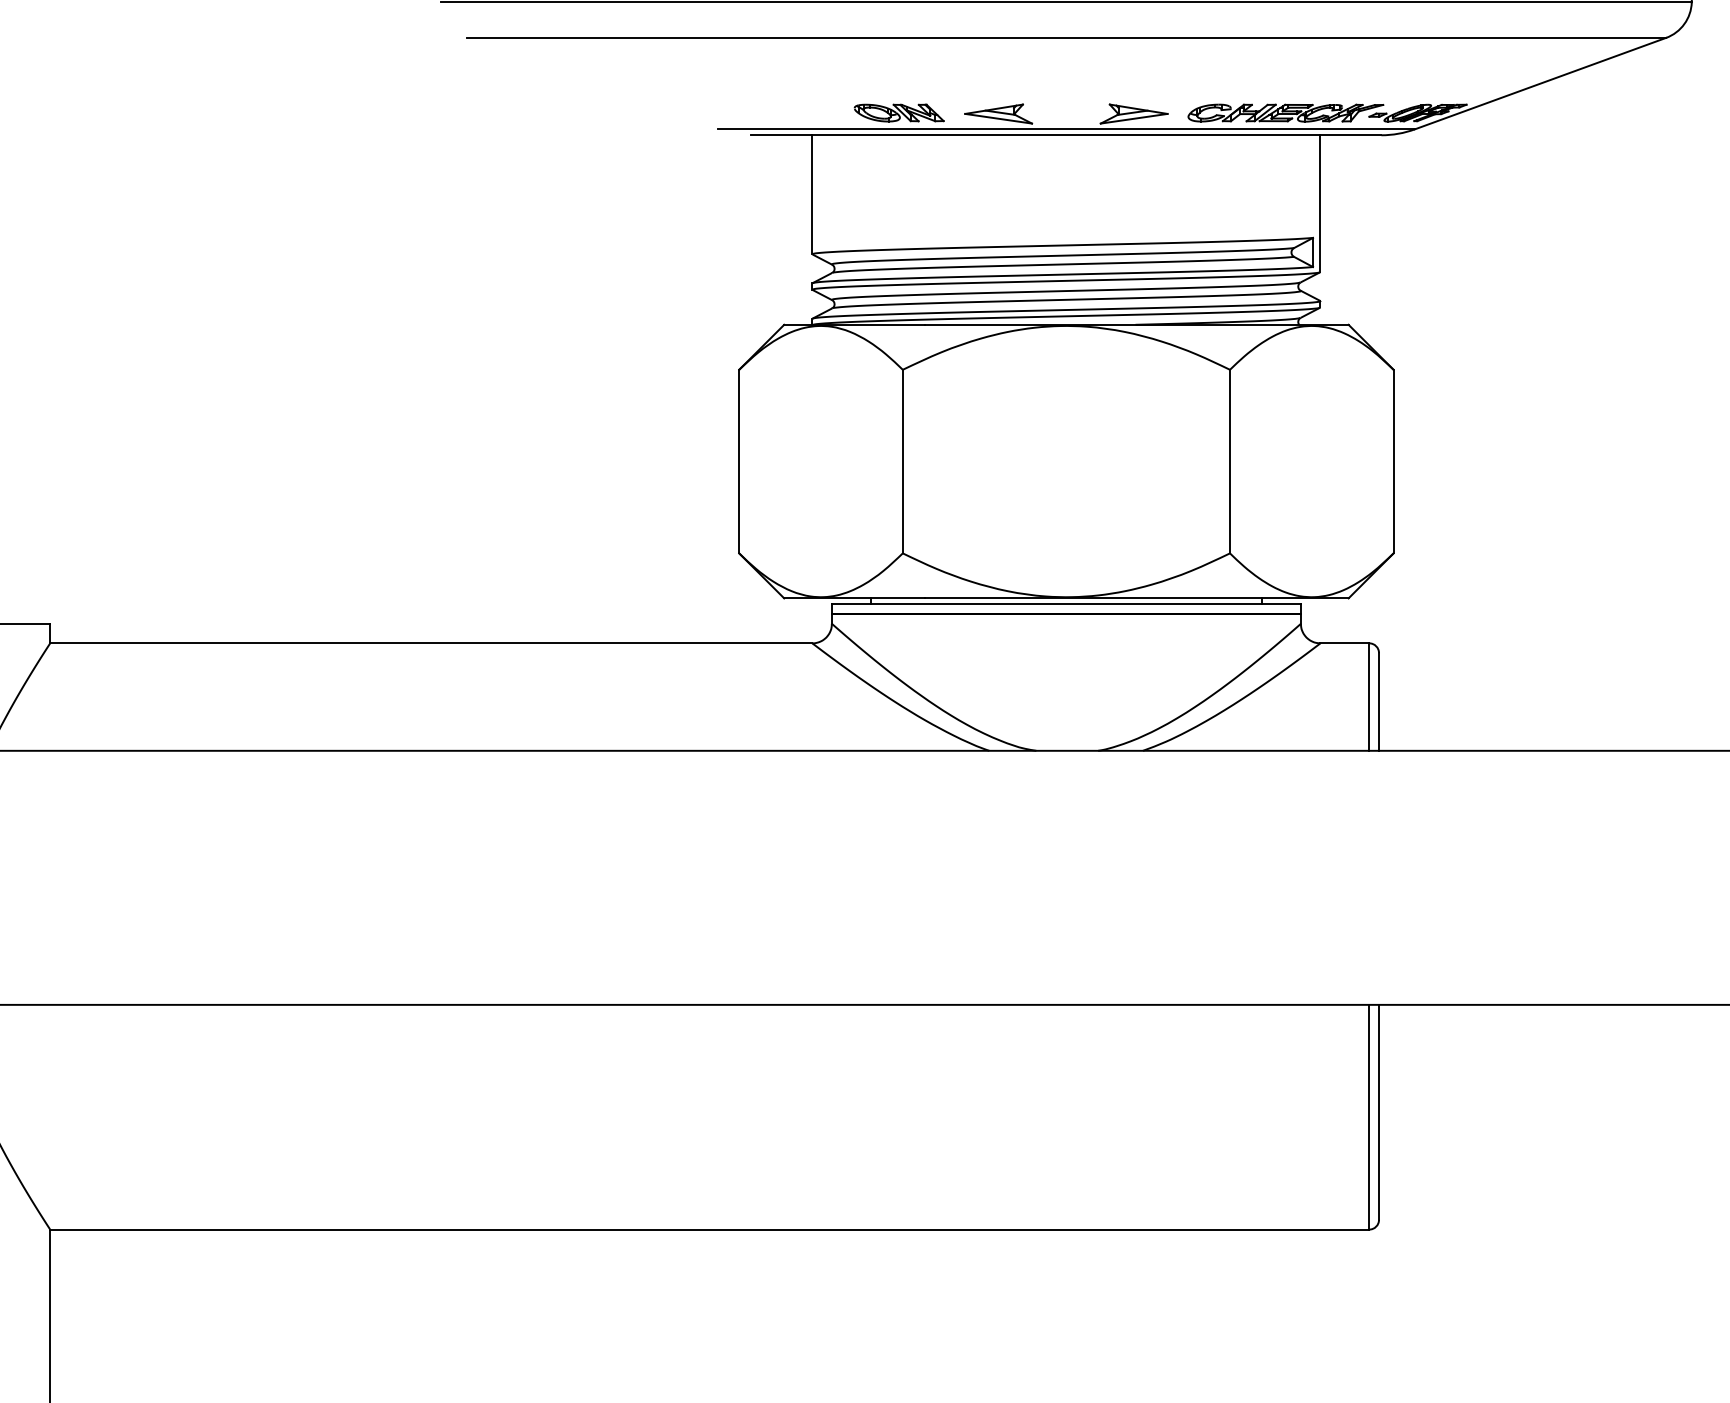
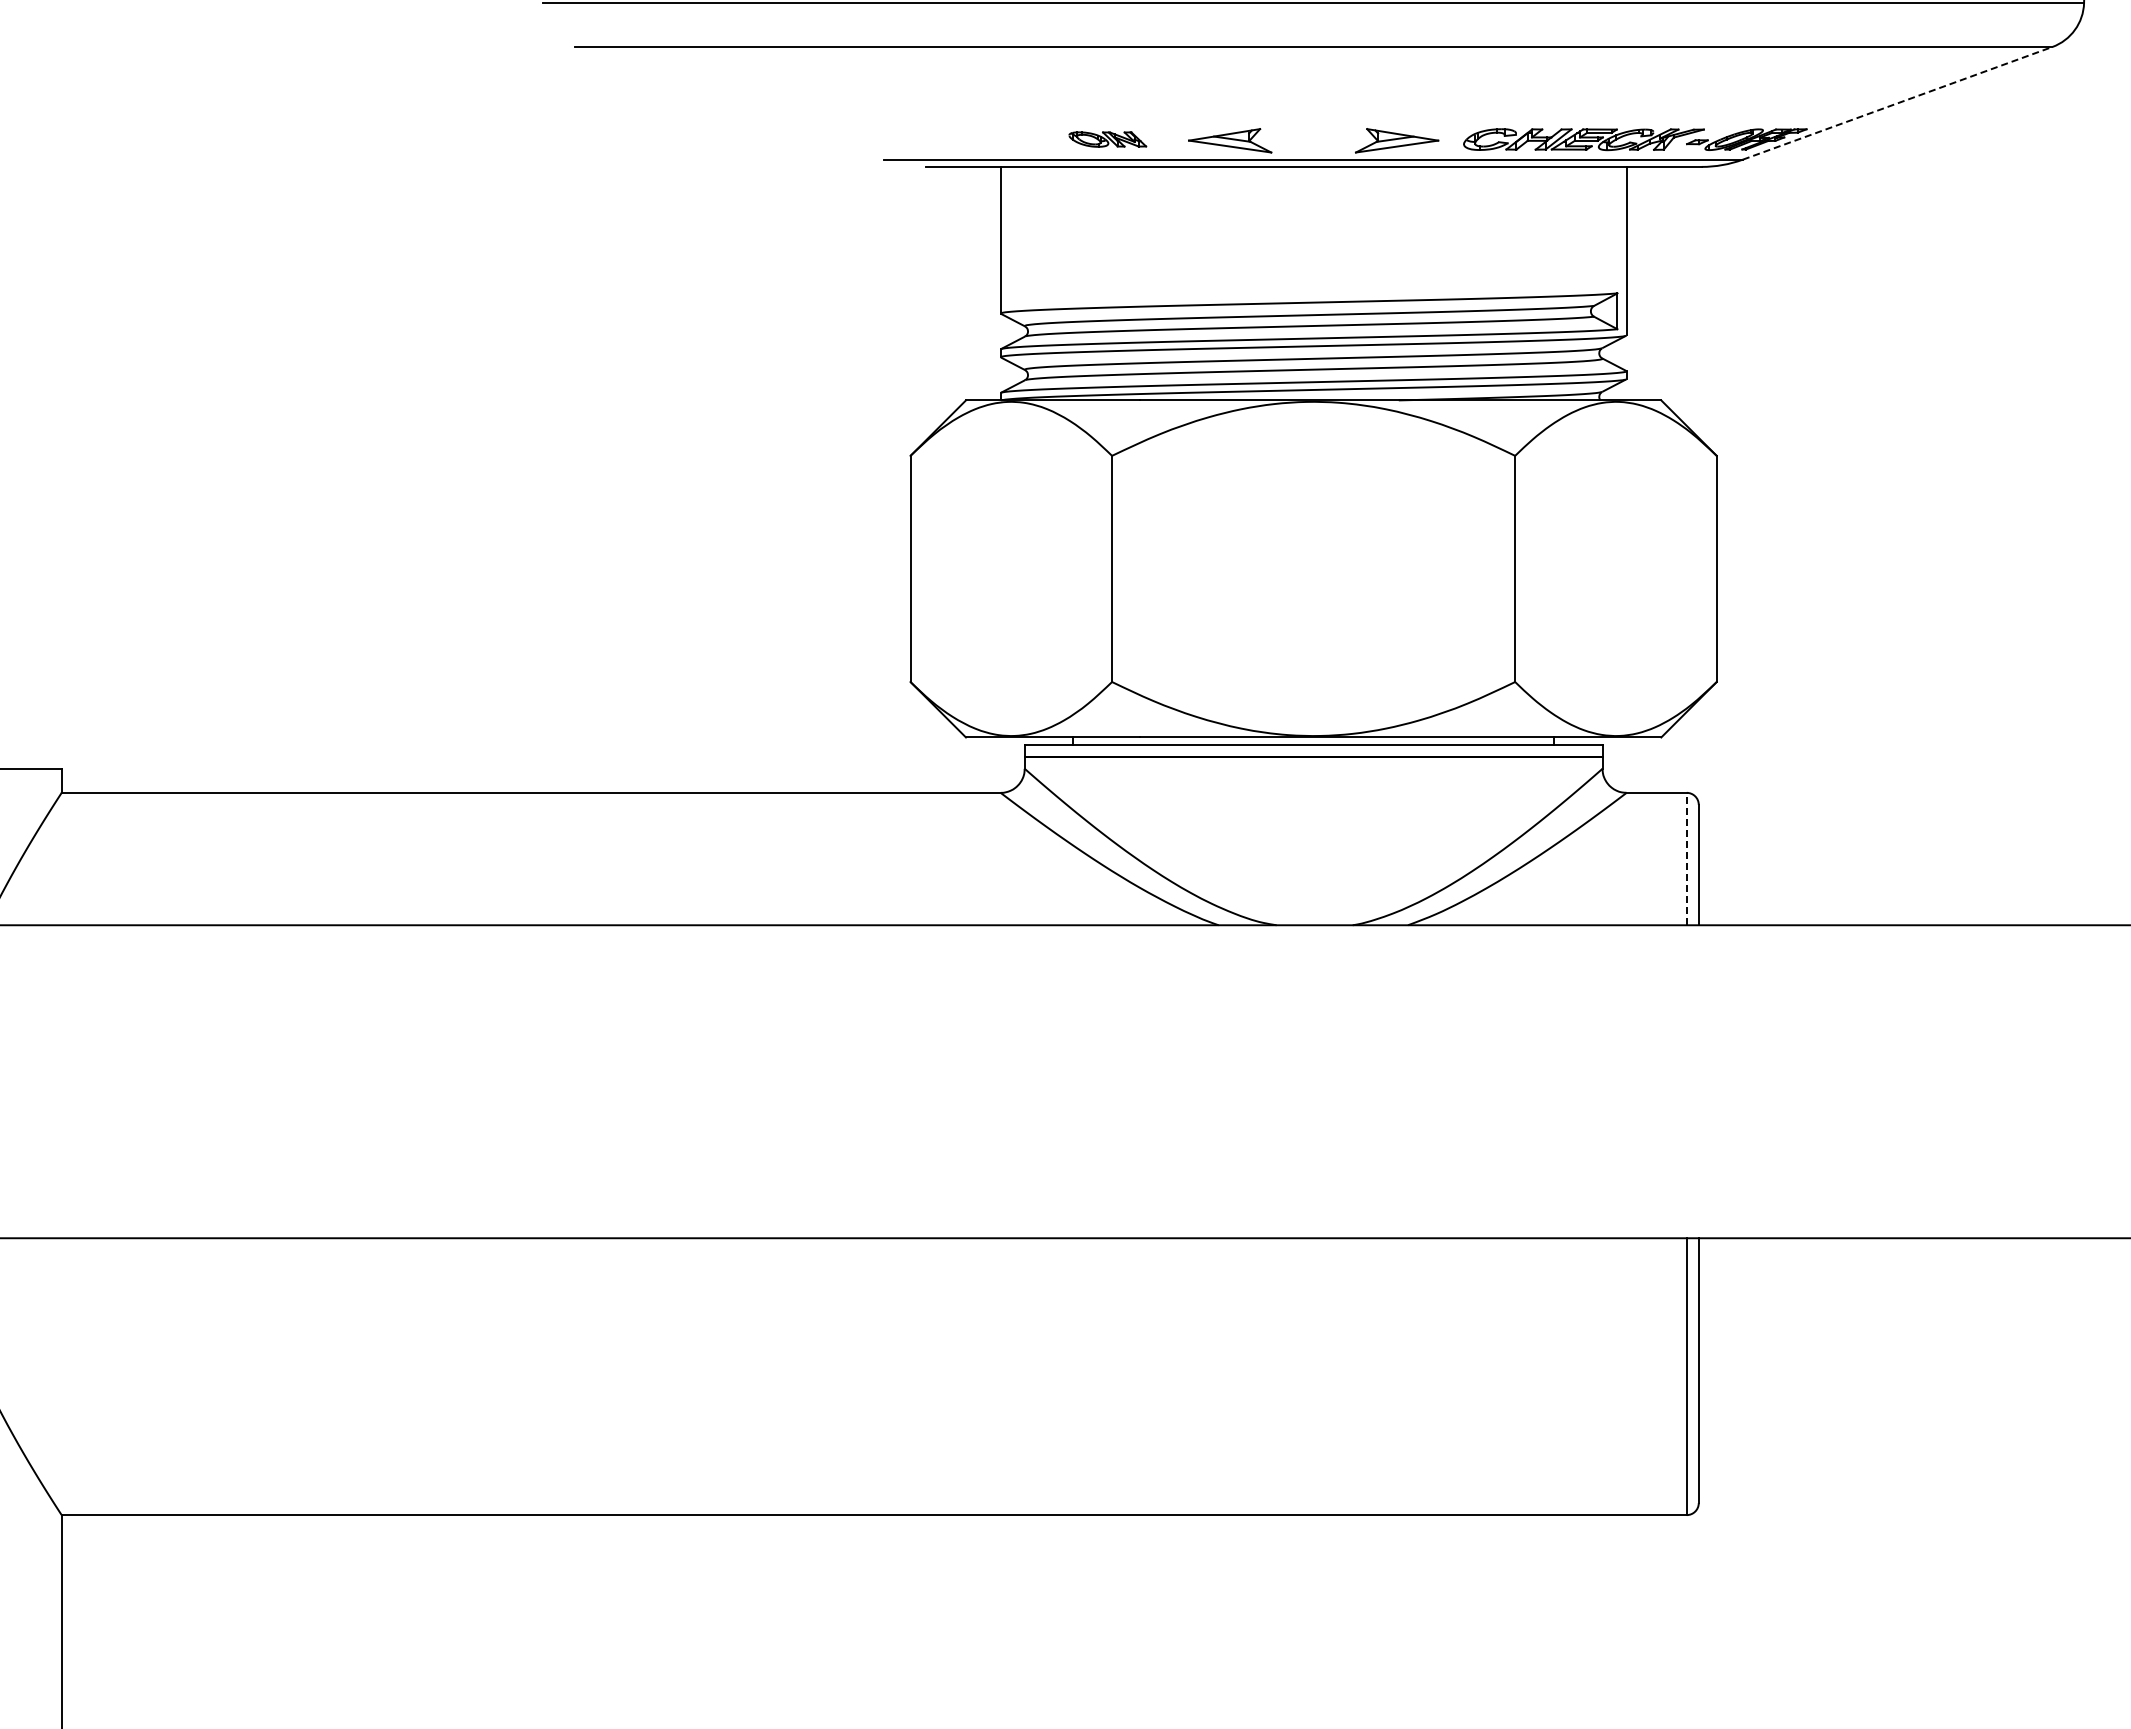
line: (1540, 83) -> (1897, 103), solid -> dashed
part: (899, 113) -> (1107, 139), size x0.7
line: (1369, 696) -> (1686, 858), solid -> dashed

